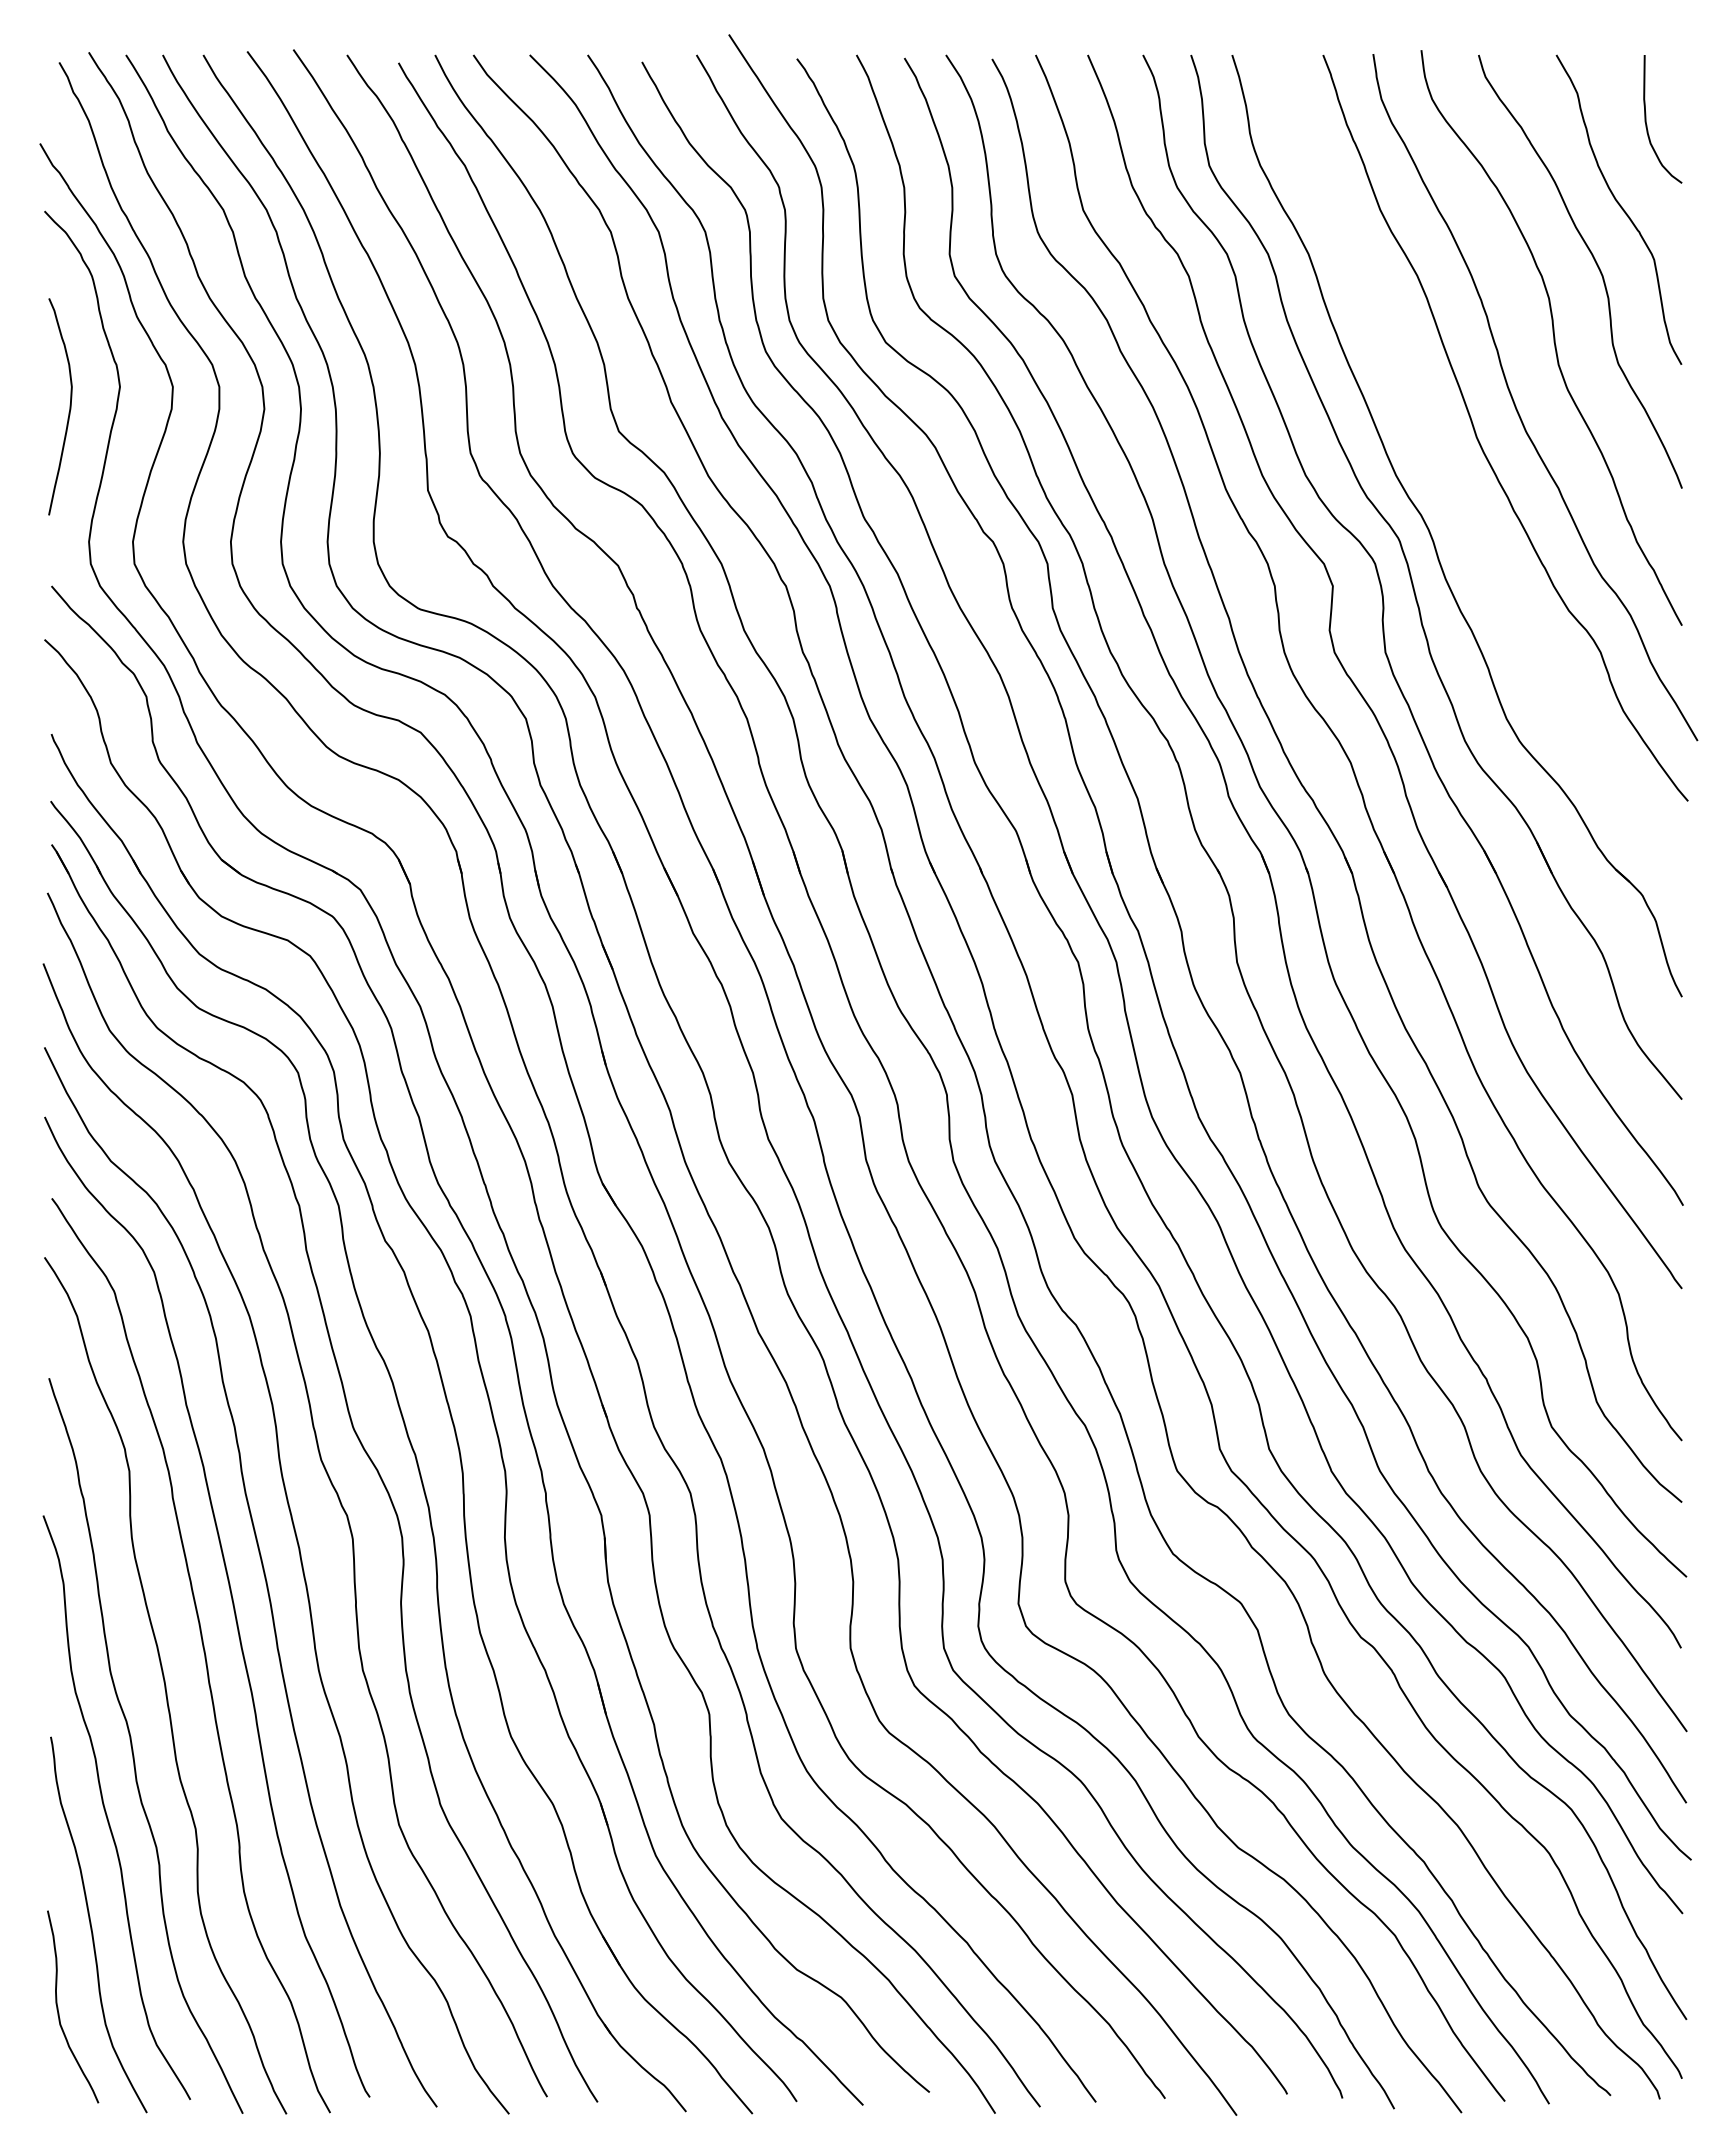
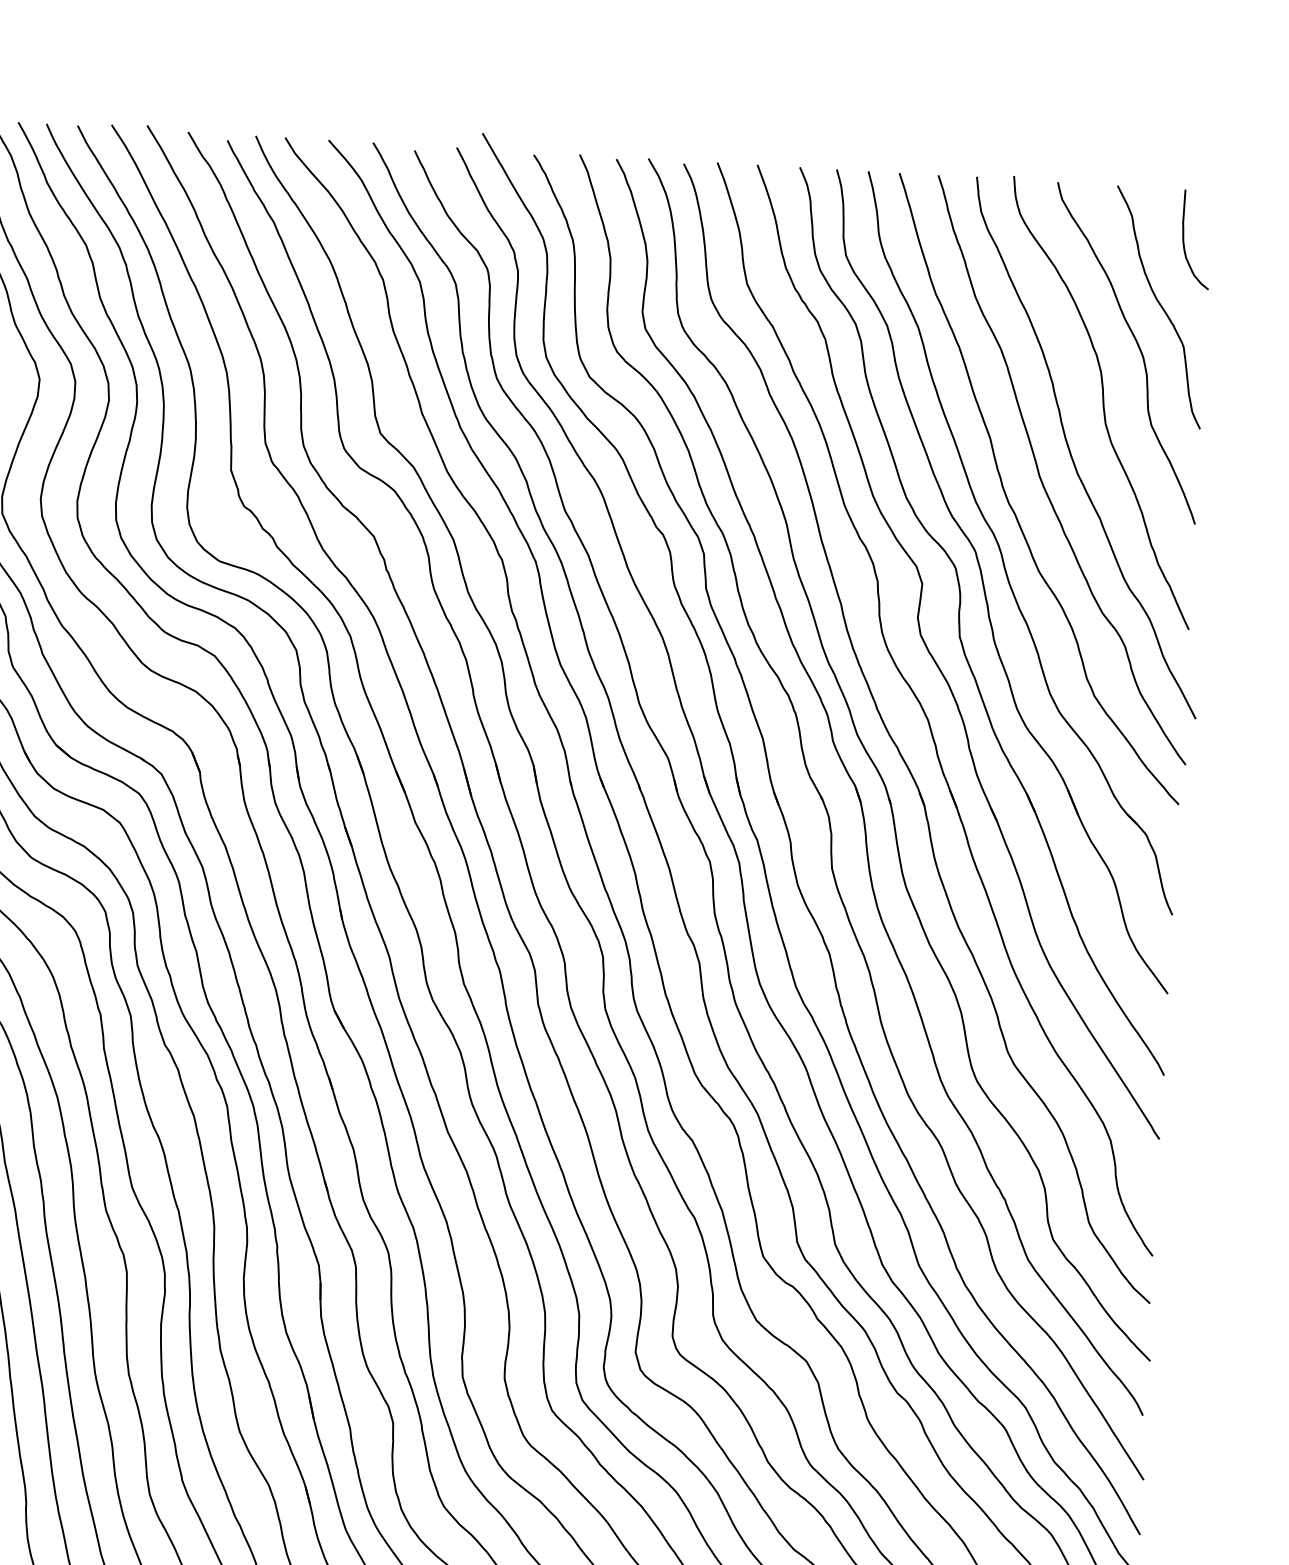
curve: (1438, 470) -> (1008, 499), added

